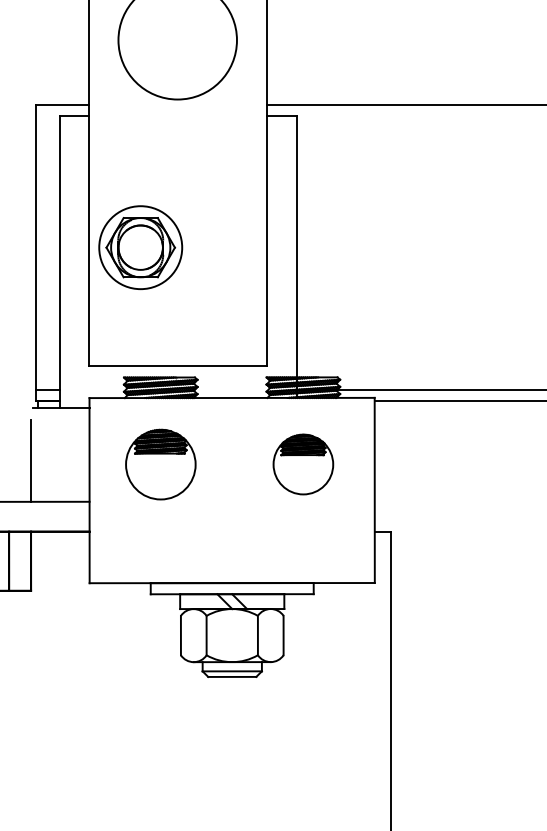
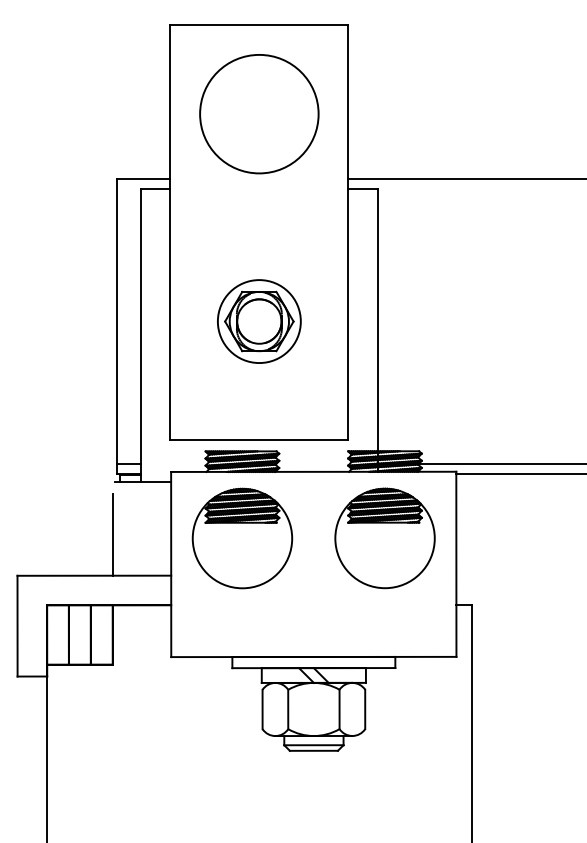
part: (140, 247) -> (259, 321), moved
part: (160, 464) -> (242, 538), size x1.43
part: (302, 464) -> (384, 538), size x1.67

